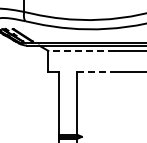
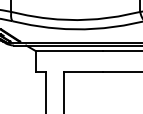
line: (81, 50) -> (68, 50), dashed -> solid
line: (96, 72) -> (83, 72), dashed -> solid

